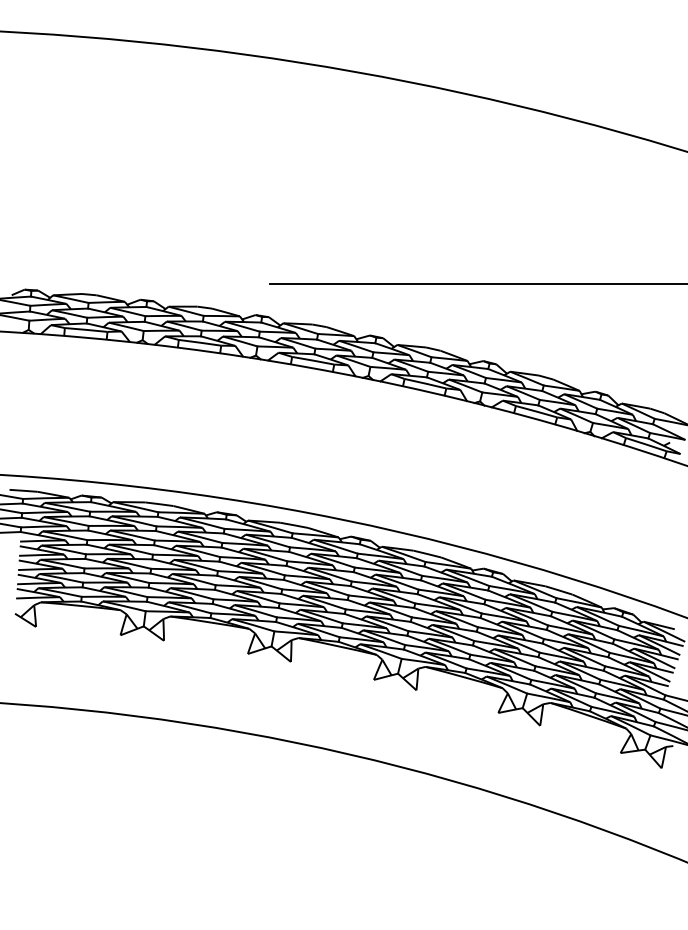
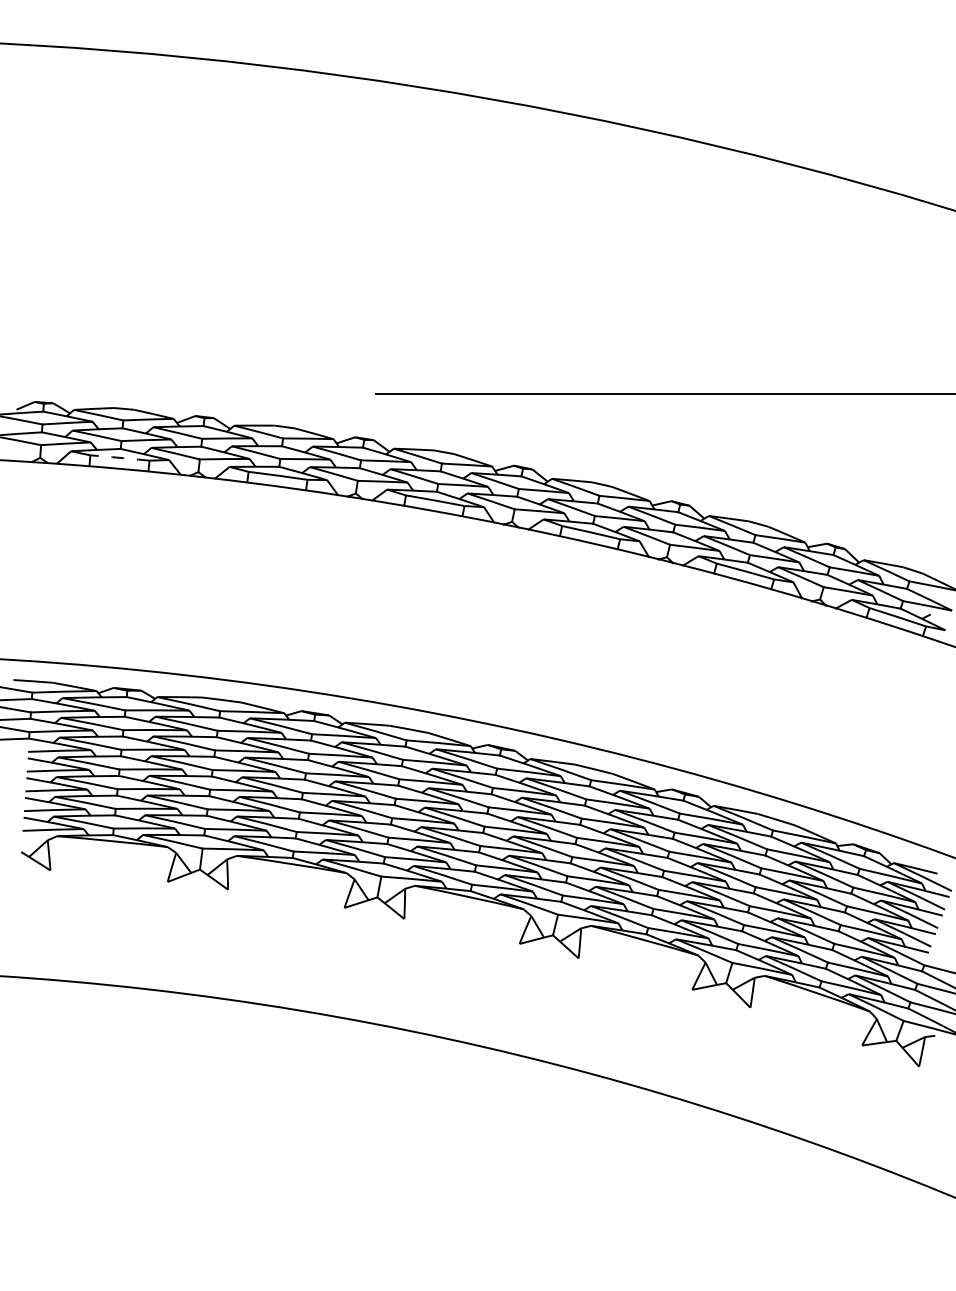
arc: (85, 329) -> (119, 457), solid -> dashed

